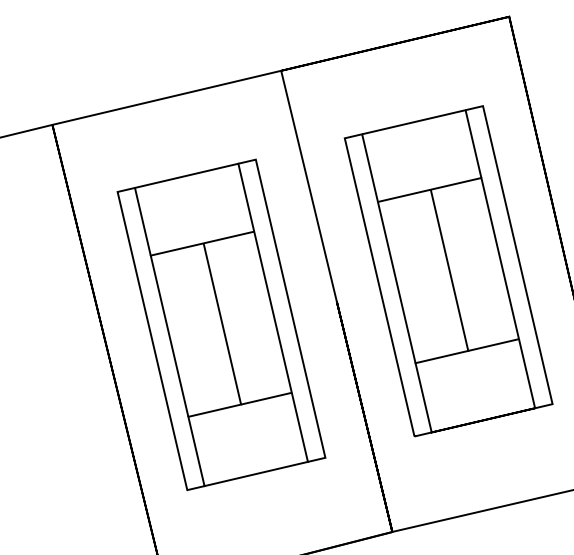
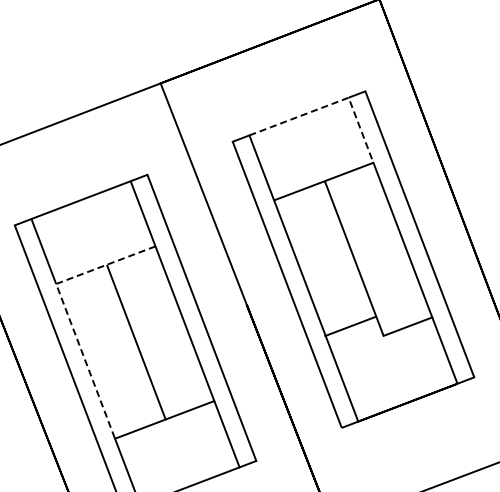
line: (448, 114) -> (332, 104), solid -> dashed
line: (157, 283) -> (66, 310), solid -> dashed
line: (441, 356) -> (350, 325), moved

